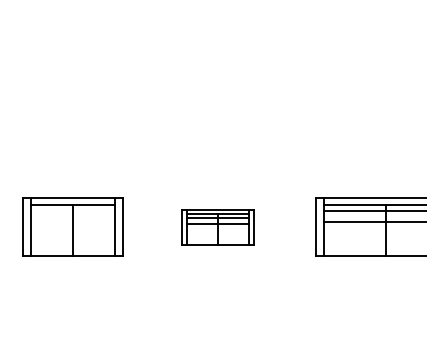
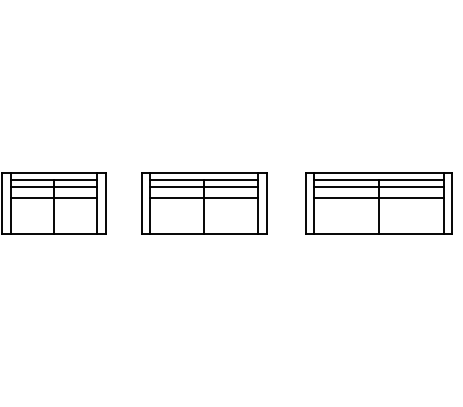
line: (72, 211) -> (53, 186), added
line: (72, 221) -> (53, 197), added
part: (218, 227) -> (204, 203), size x1.67

